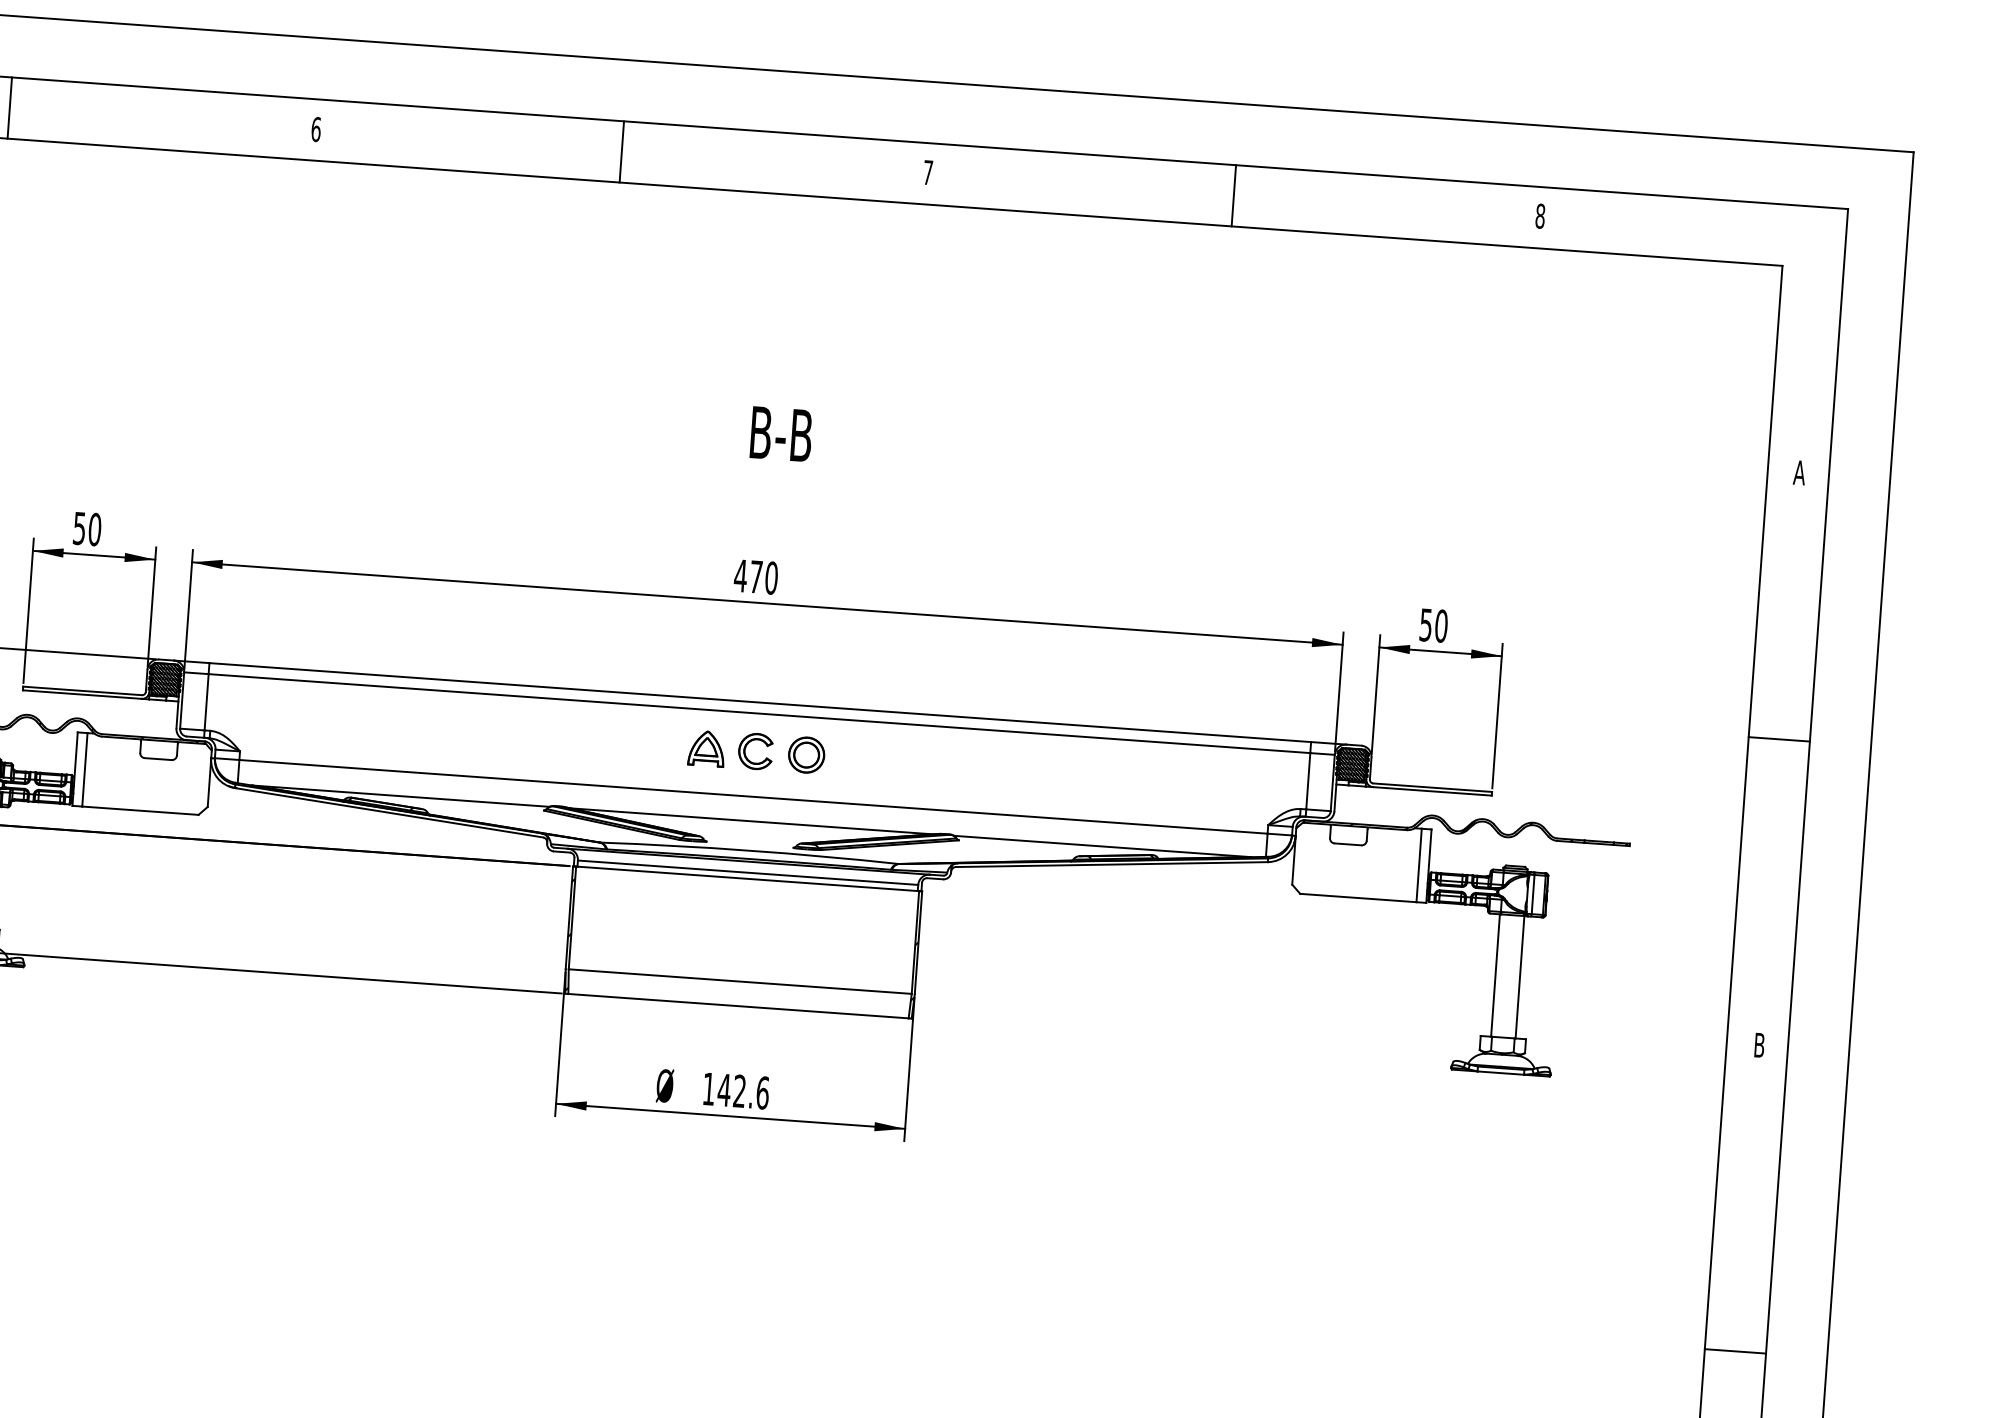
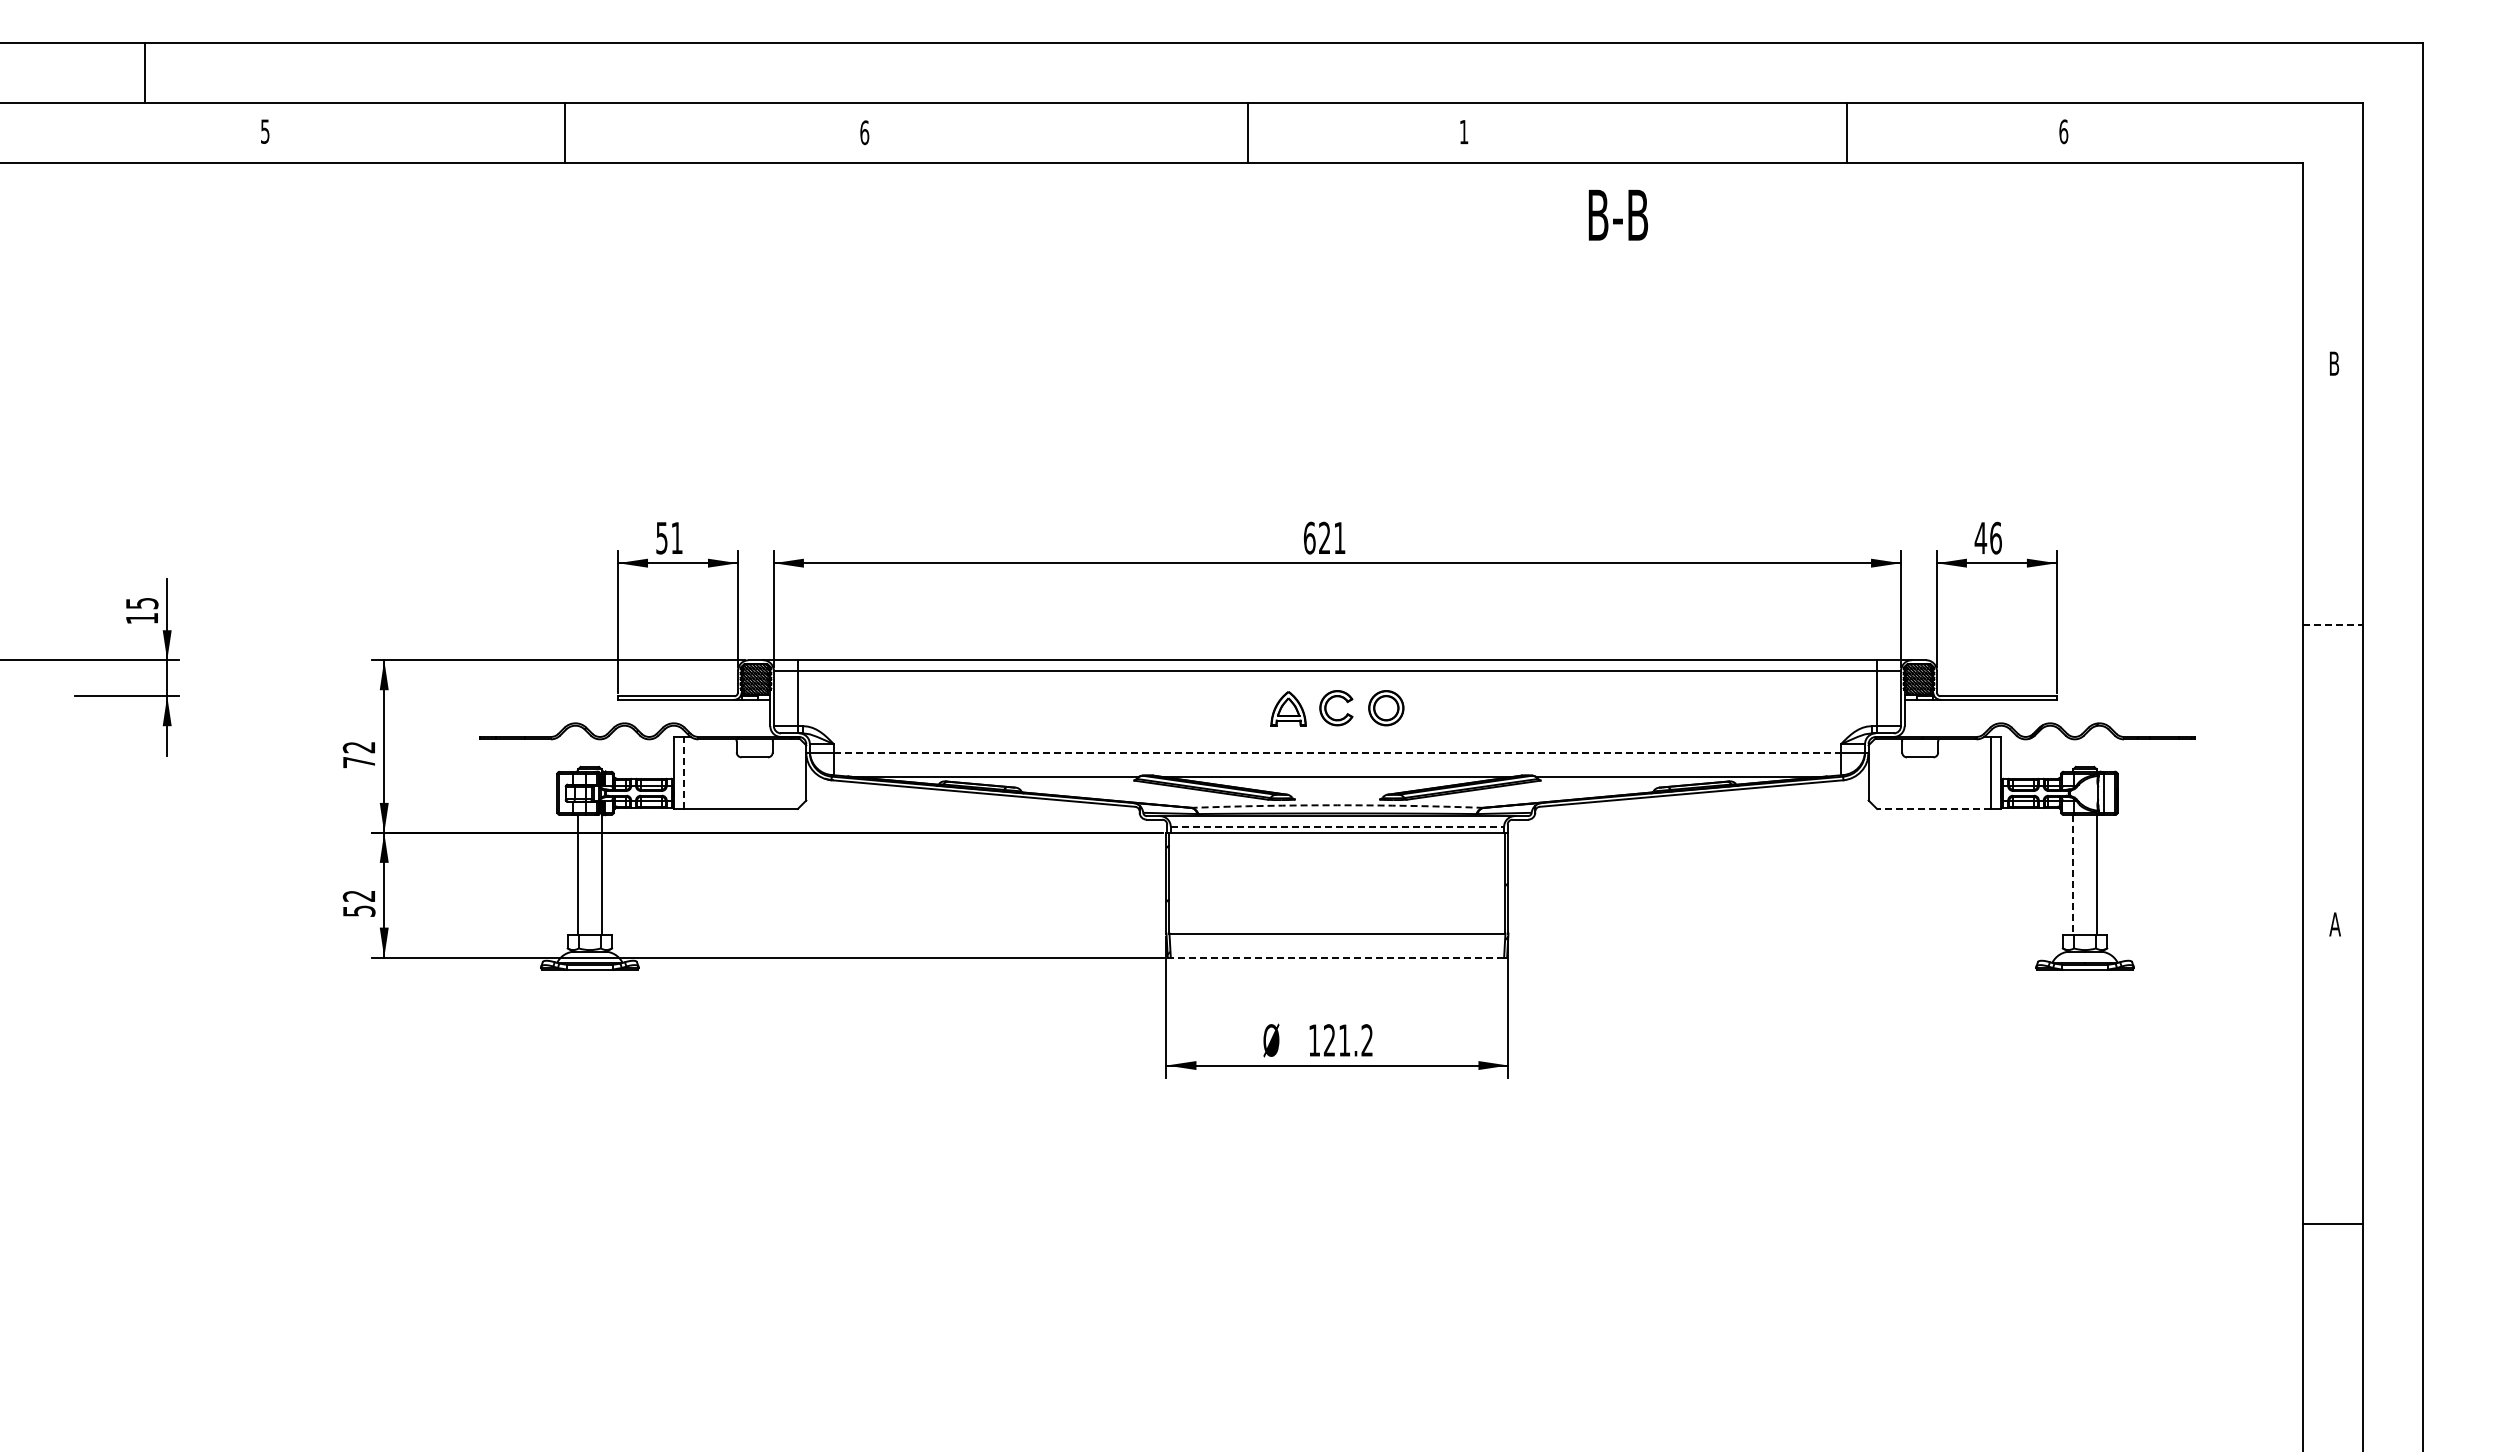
line: (622, 152) -> (1248, 133), moved
text: (927, 173) -> (1463, 132), 7 -> 1
line: (1233, 196) -> (1846, 133), moved
text: (1540, 215) -> (2063, 131), 8 -> 6
text: (781, 433) -> (1618, 214), moved
text: (1799, 472) -> (2334, 363), A -> B
text: (94, 528) -> (676, 537), 50 -> 51
text: (756, 576) -> (1324, 537), 470 -> 621
text: (1432, 624) -> (1987, 537), 50 -> 46
line: (1779, 738) -> (2333, 624), solid -> dashed
line: (85, 769) -> (684, 772), solid -> dashed
line: (753, 796) -> (1337, 752), solid -> dashed
arc: (749, 850) -> (1337, 805), solid -> dashed
line: (748, 872) -> (1337, 826), solid -> dashed
line: (1357, 897) -> (1933, 808), solid -> dashed
line: (1495, 975) -> (2073, 874), solid -> dashed
line: (738, 1006) -> (1337, 957), solid -> dashed
text: (1758, 1045) -> (2334, 924), B -> A
text: (743, 1091) -> (1348, 1040), 142.6 -> 121.2

